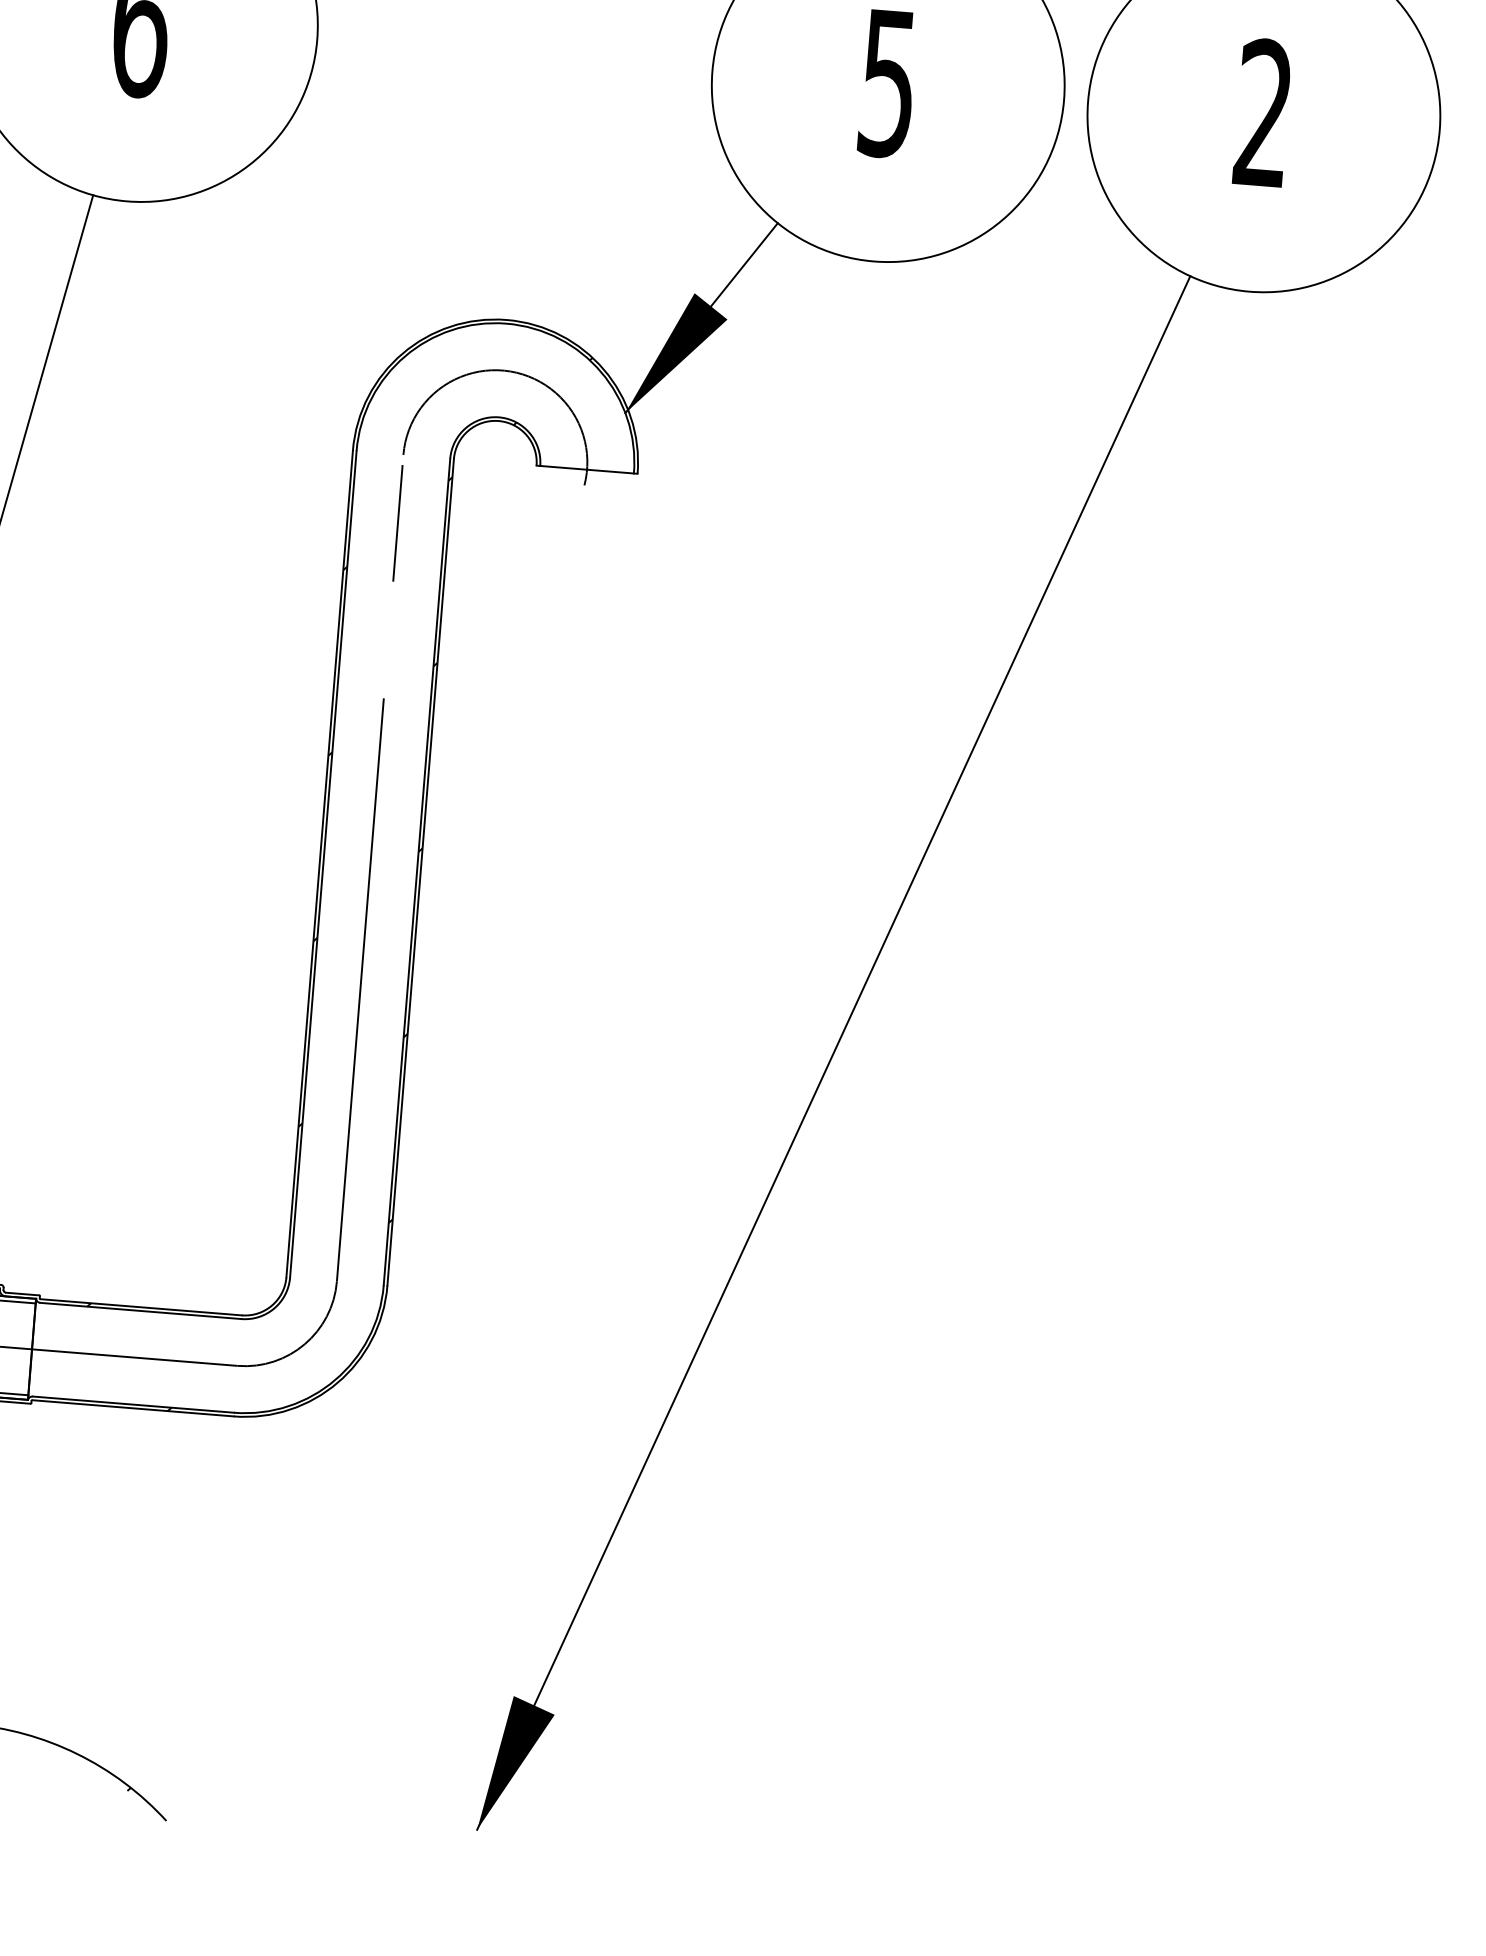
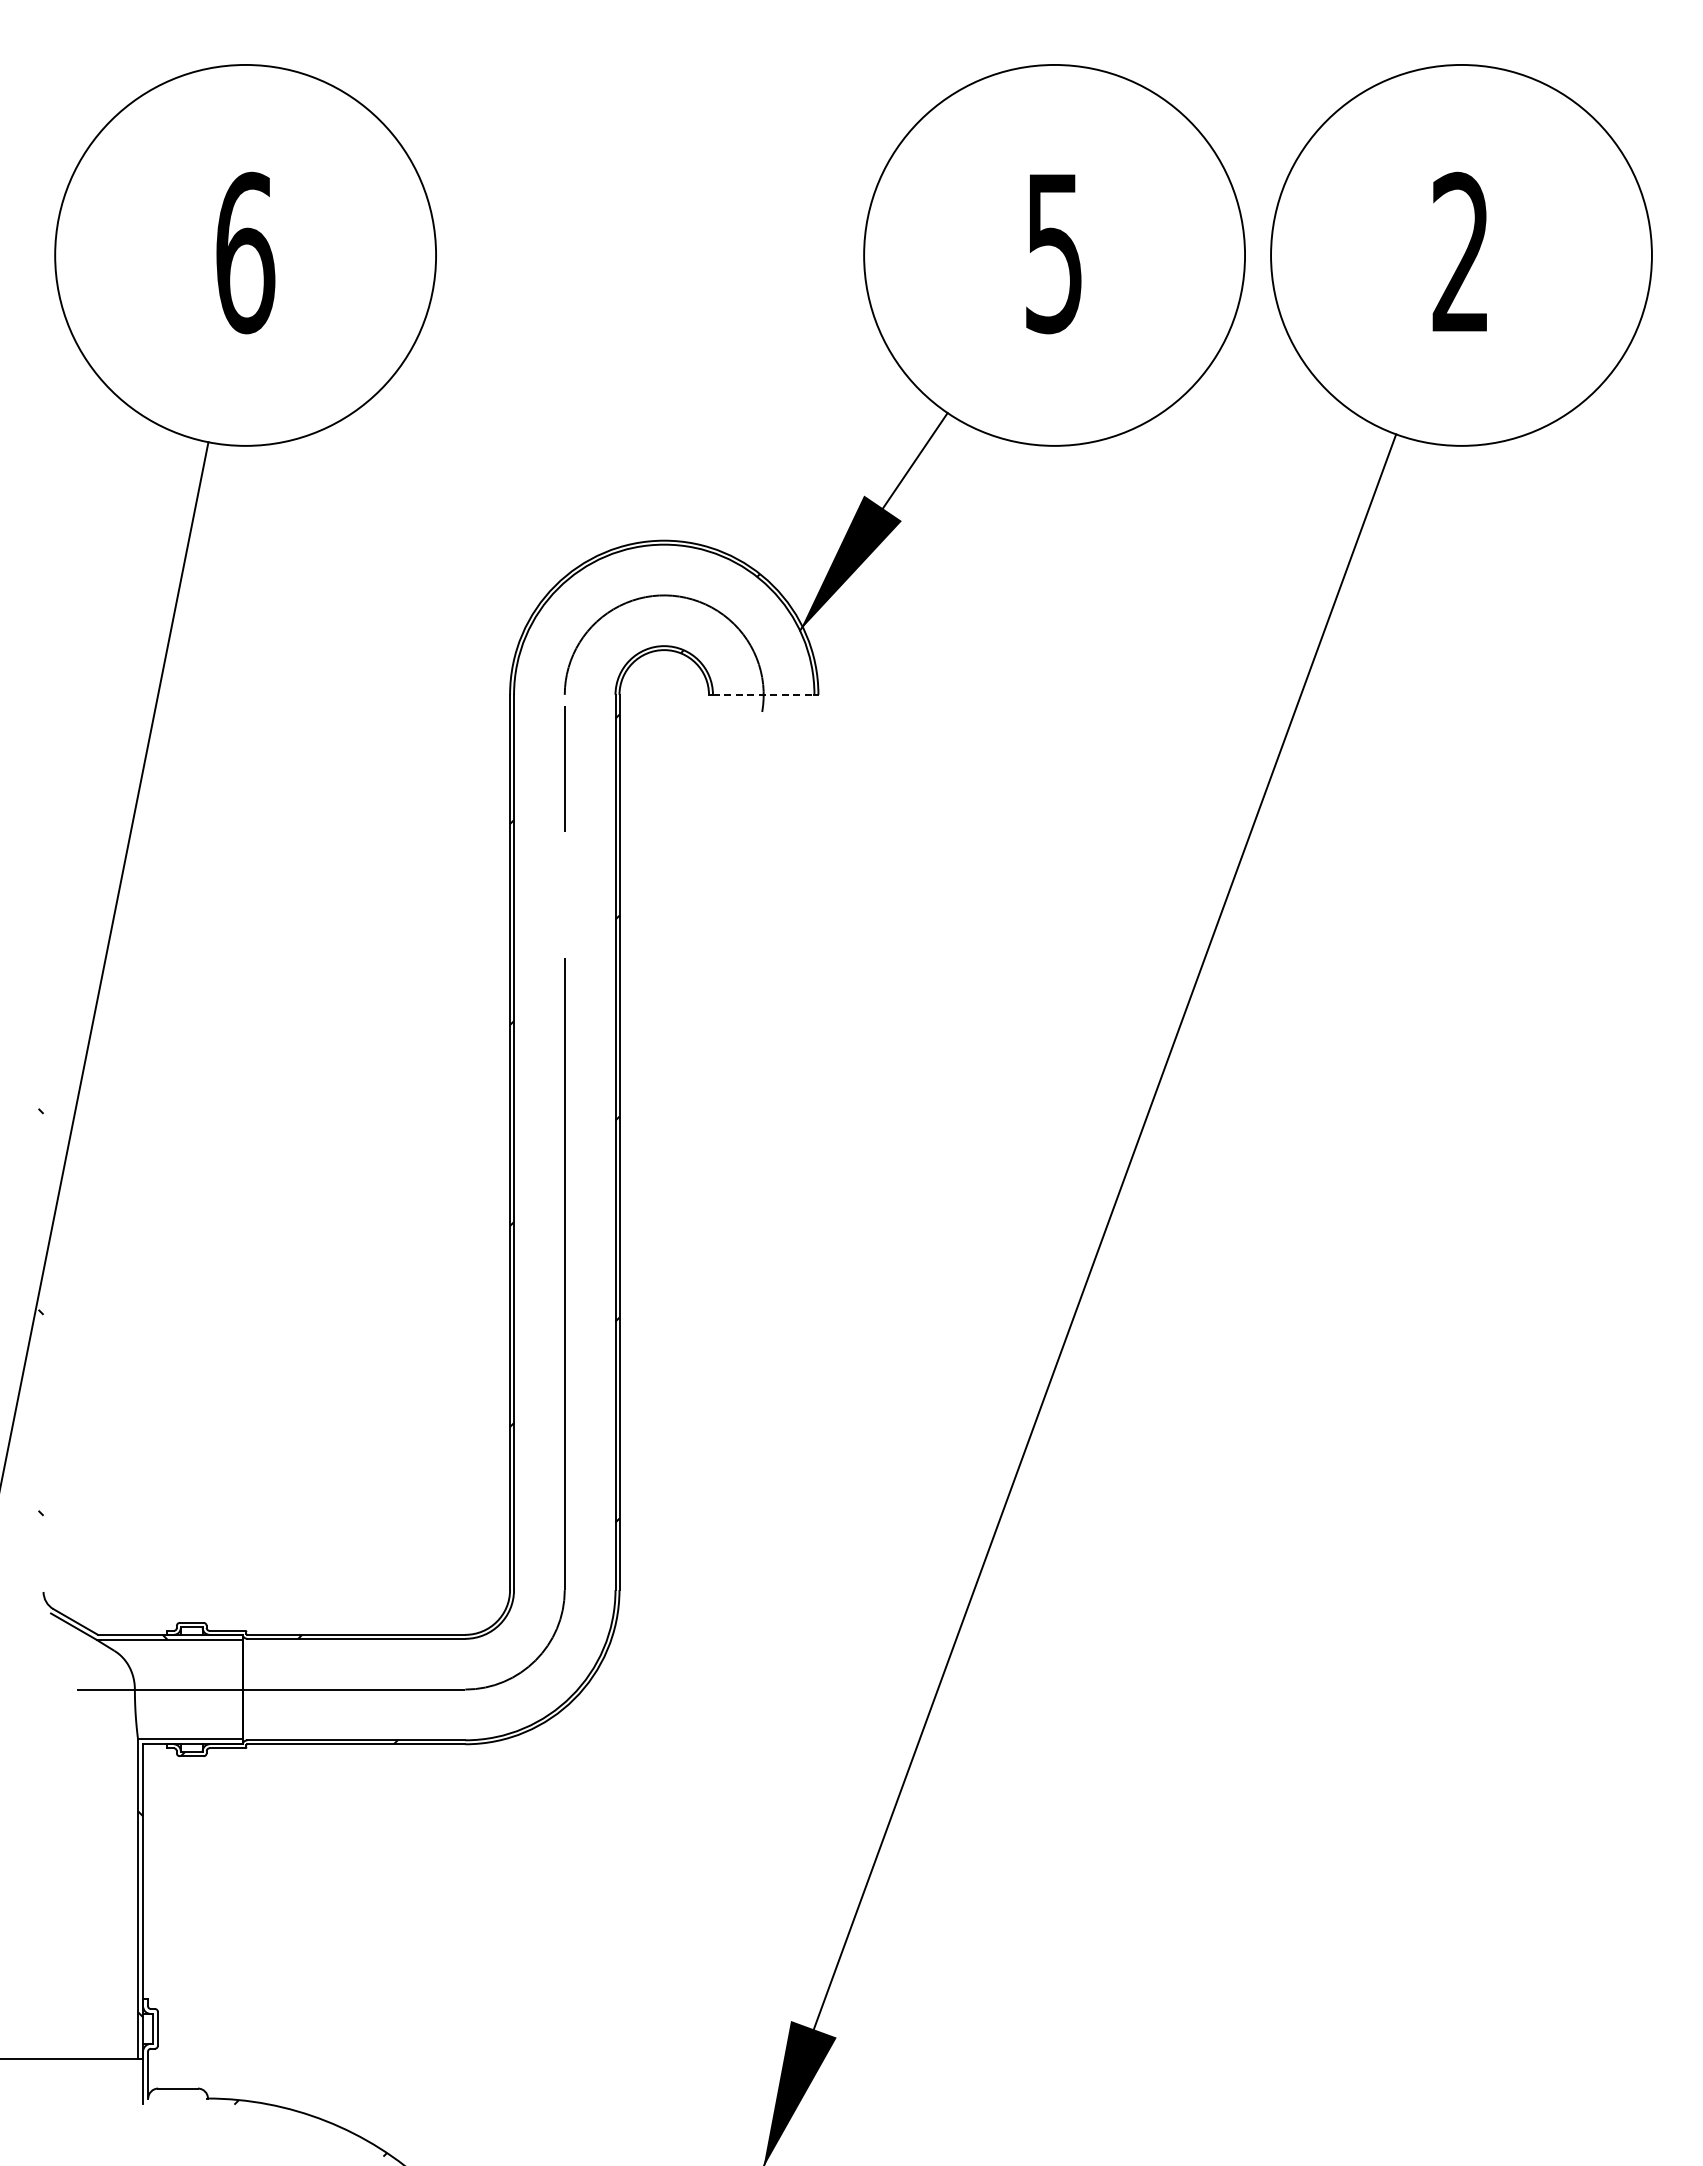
line: (586, 469) -> (763, 694), solid -> dashed

